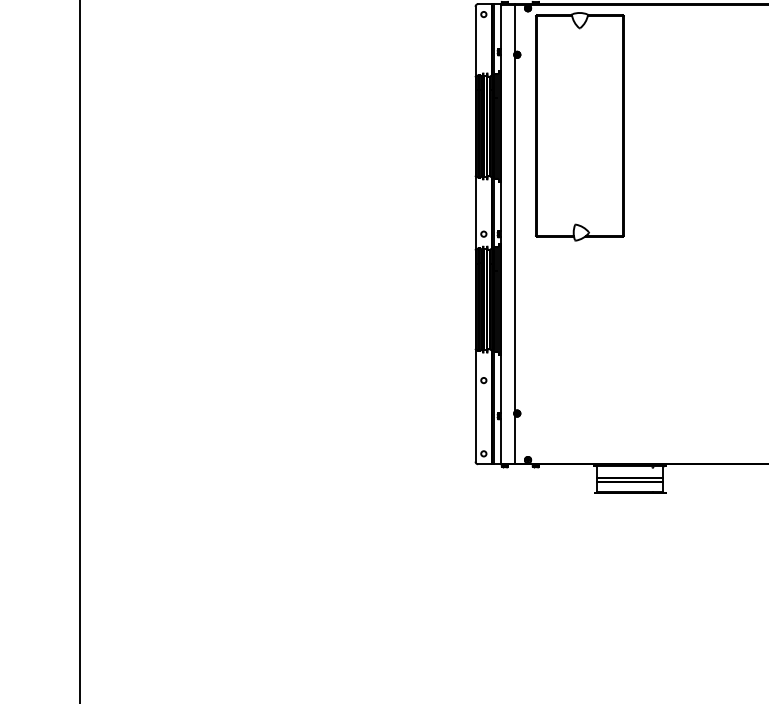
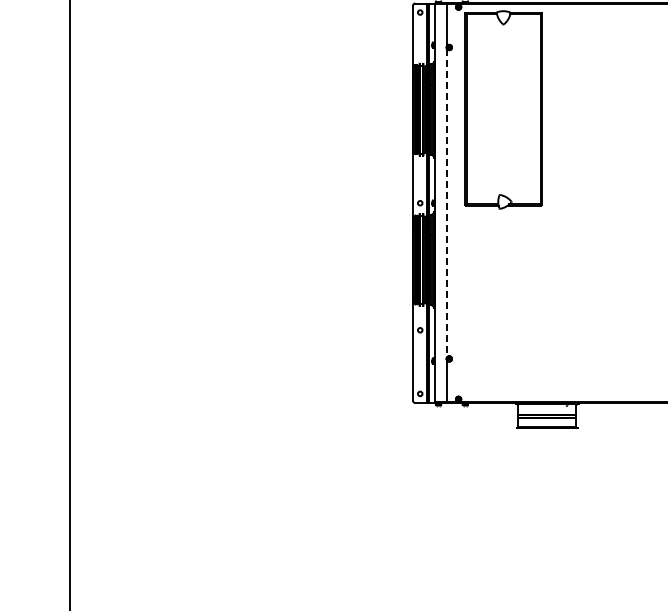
line: (515, 234) -> (447, 203), solid -> dashed

